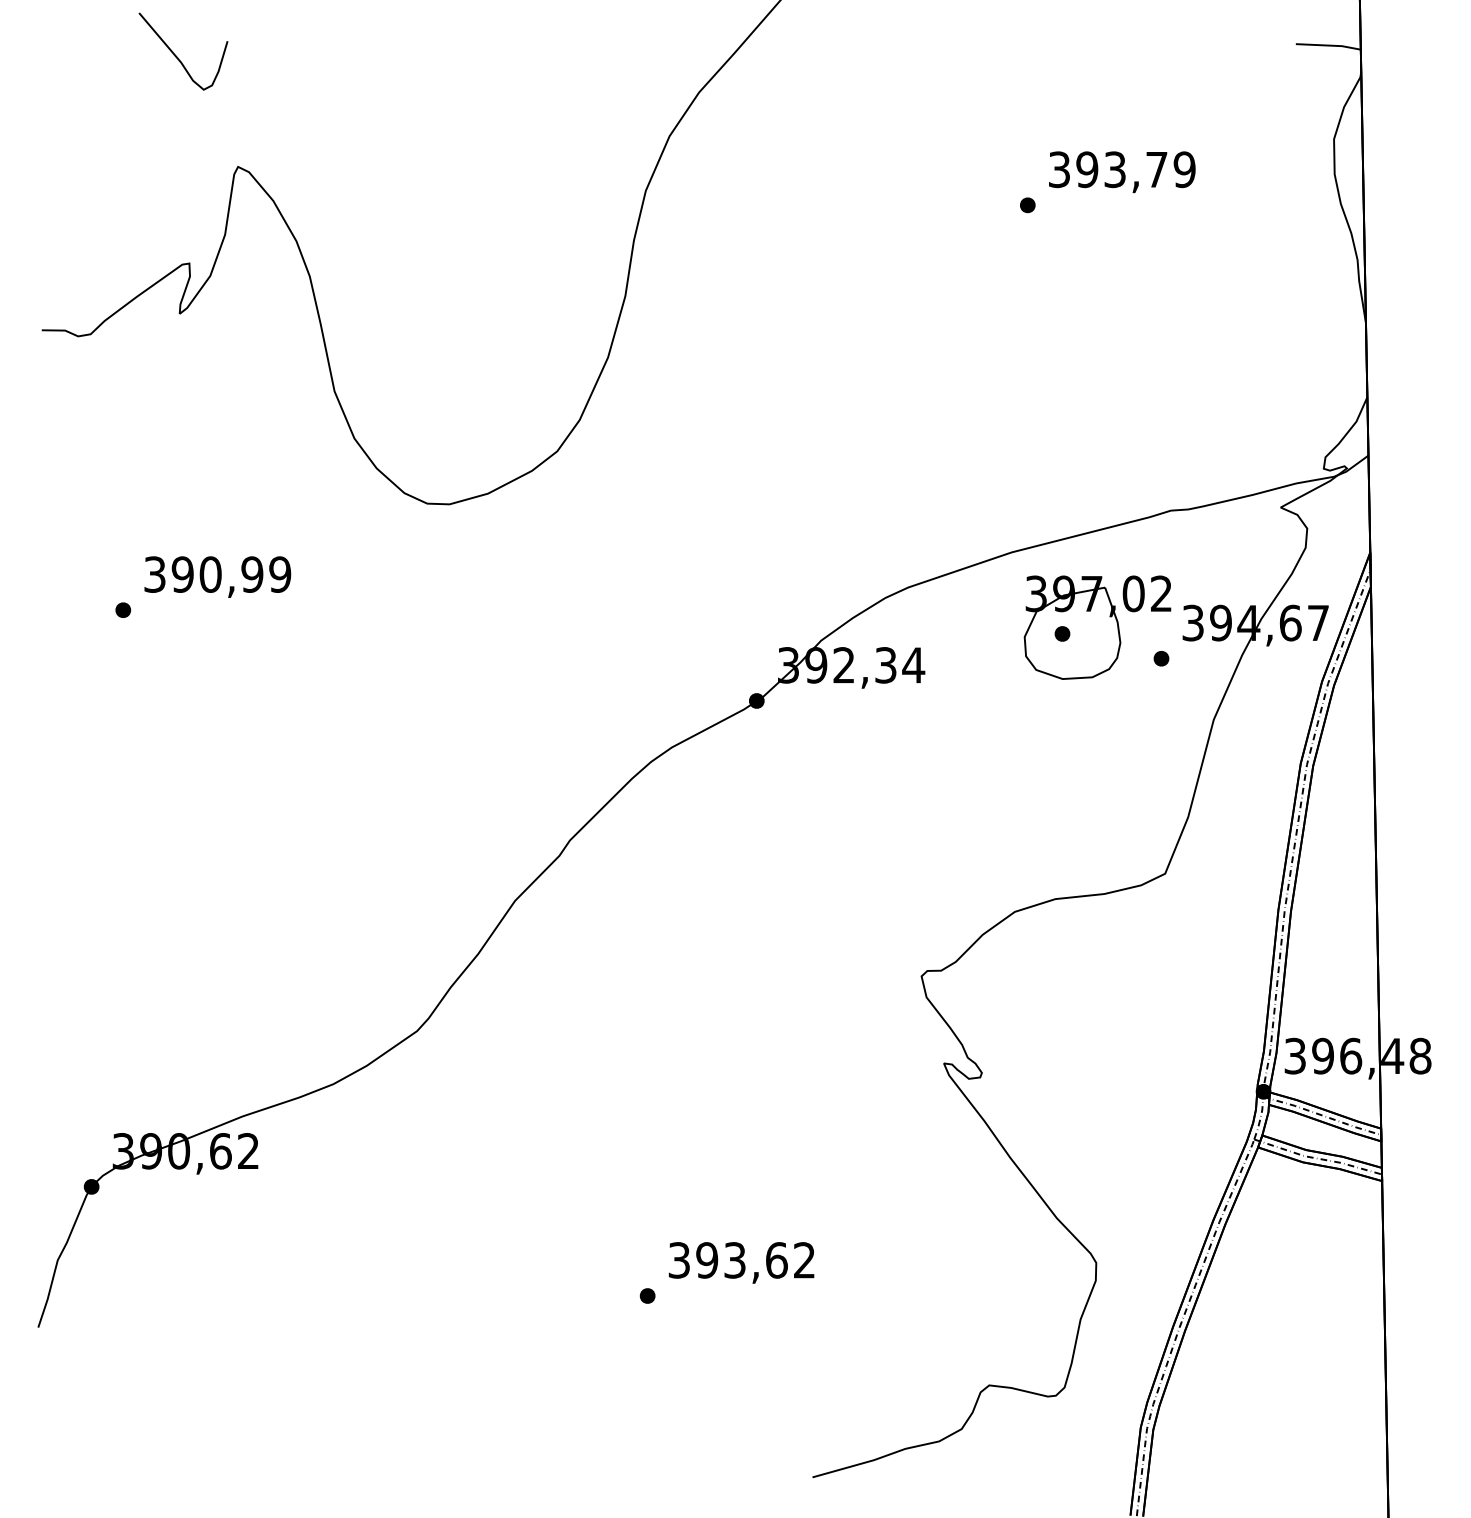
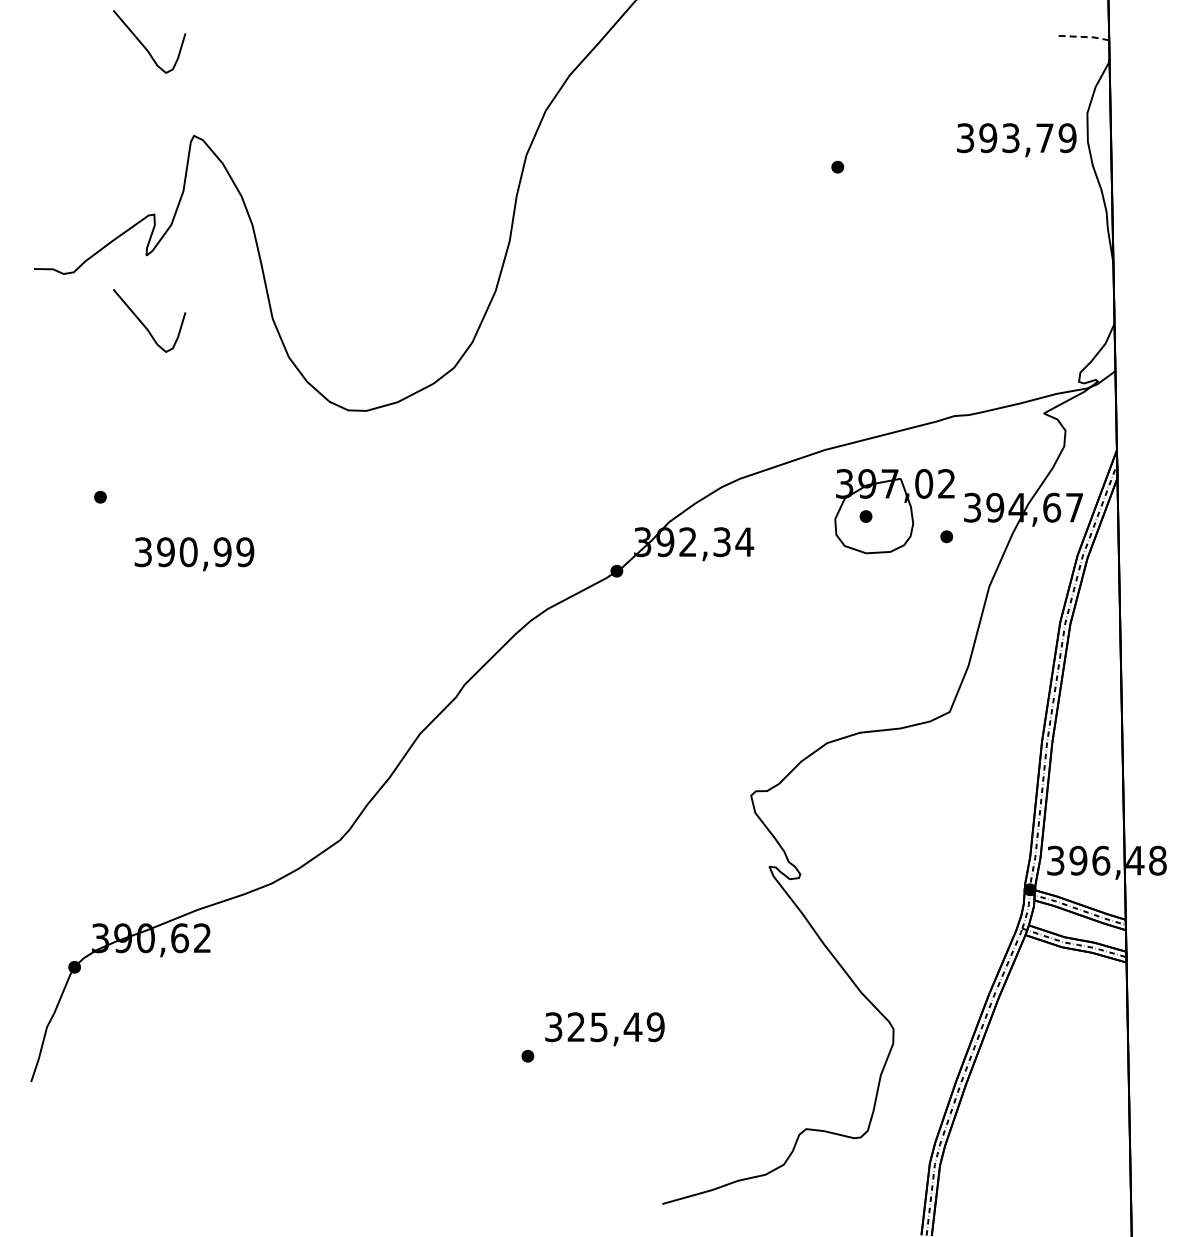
line: (1330, 46) -> (1084, 37), solid -> dashed
text: (1121, 172) -> (1016, 140), moved
curve: (177, 398) -> (144, 324), added
text: (217, 577) -> (194, 554), moved
text: (755, 1260) -> (615, 1027), 393,62 -> 325,49

